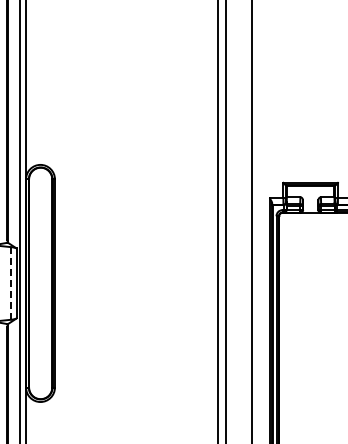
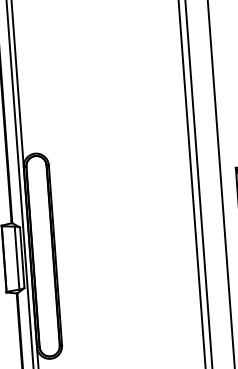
line: (10, 282) -> (16, 257), dashed -> solid

